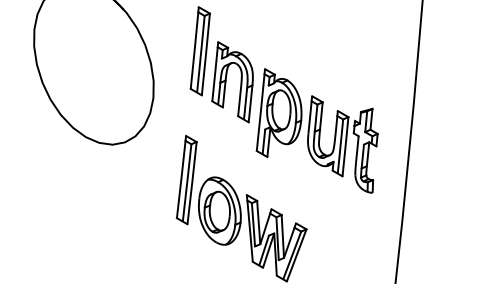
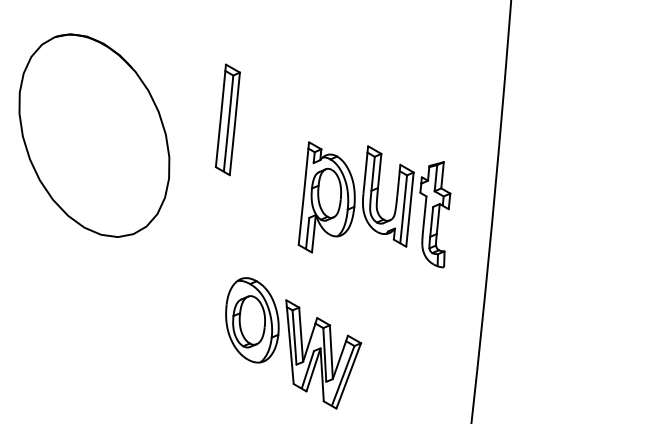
part: (226, 82) -> (260, 158), removed
part: (342, 144) -> (406, 206), moved
part: (186, 180) -> (210, 281), removed

